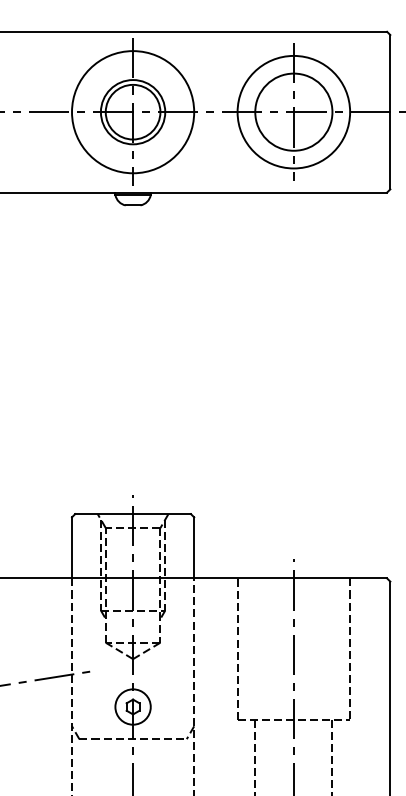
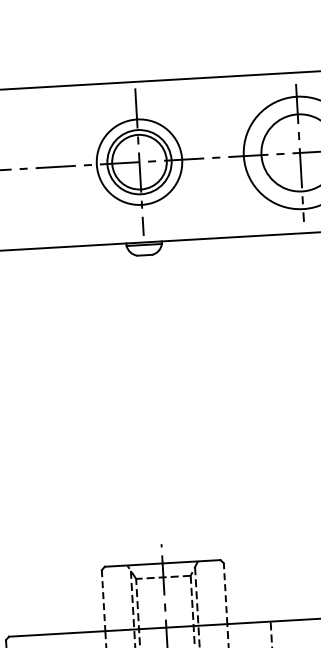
circle: (133, 112) -> (139, 162), size x0.7
line: (72, 547) -> (104, 600), solid -> dashed
line: (194, 547) -> (225, 593), solid -> dashed

